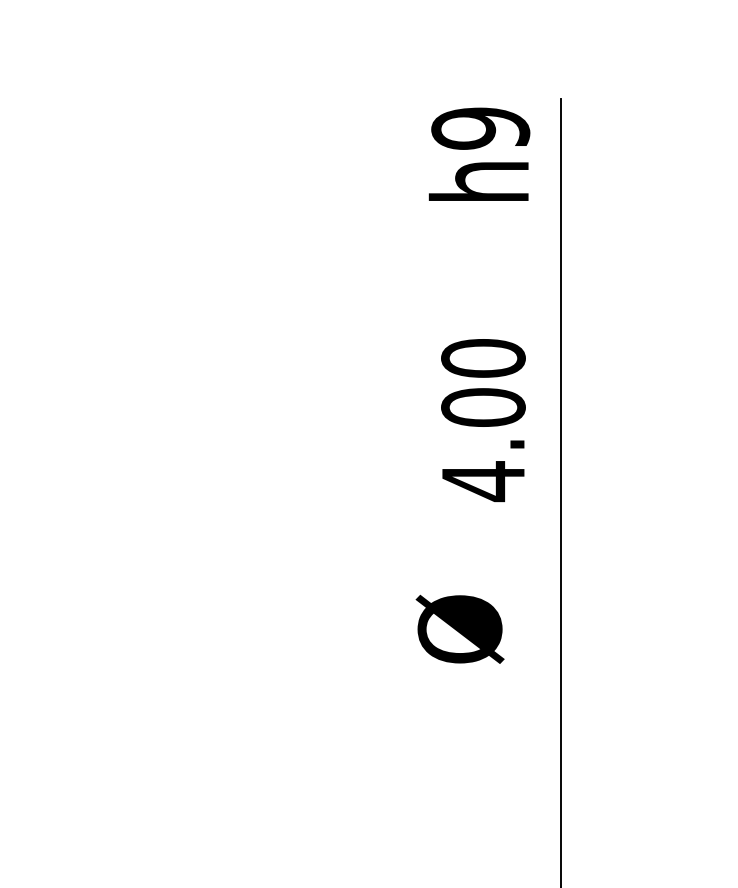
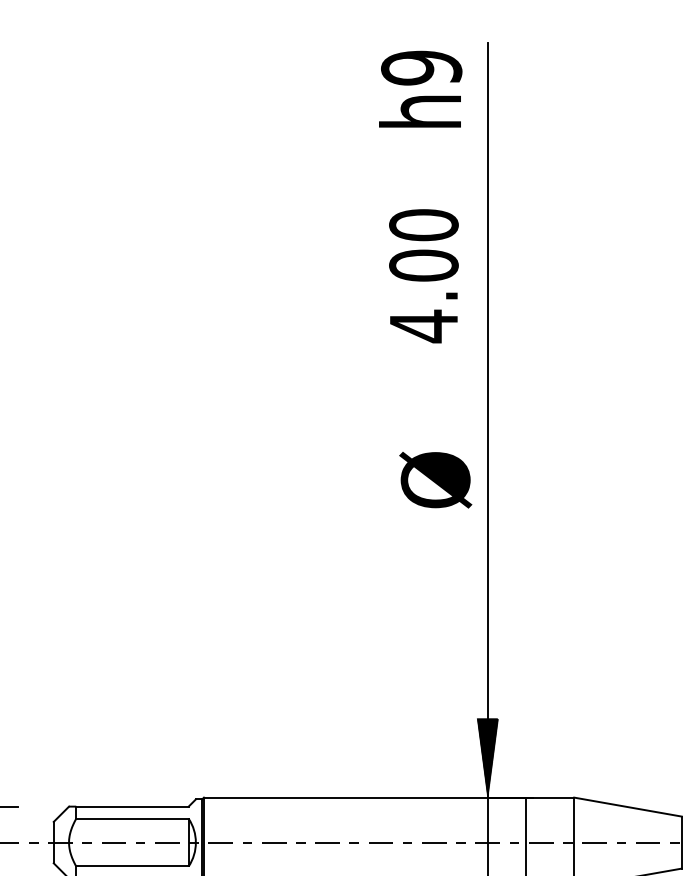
text: (482, 420) -> (423, 276), moved
text: (459, 629) -> (435, 480), moved

